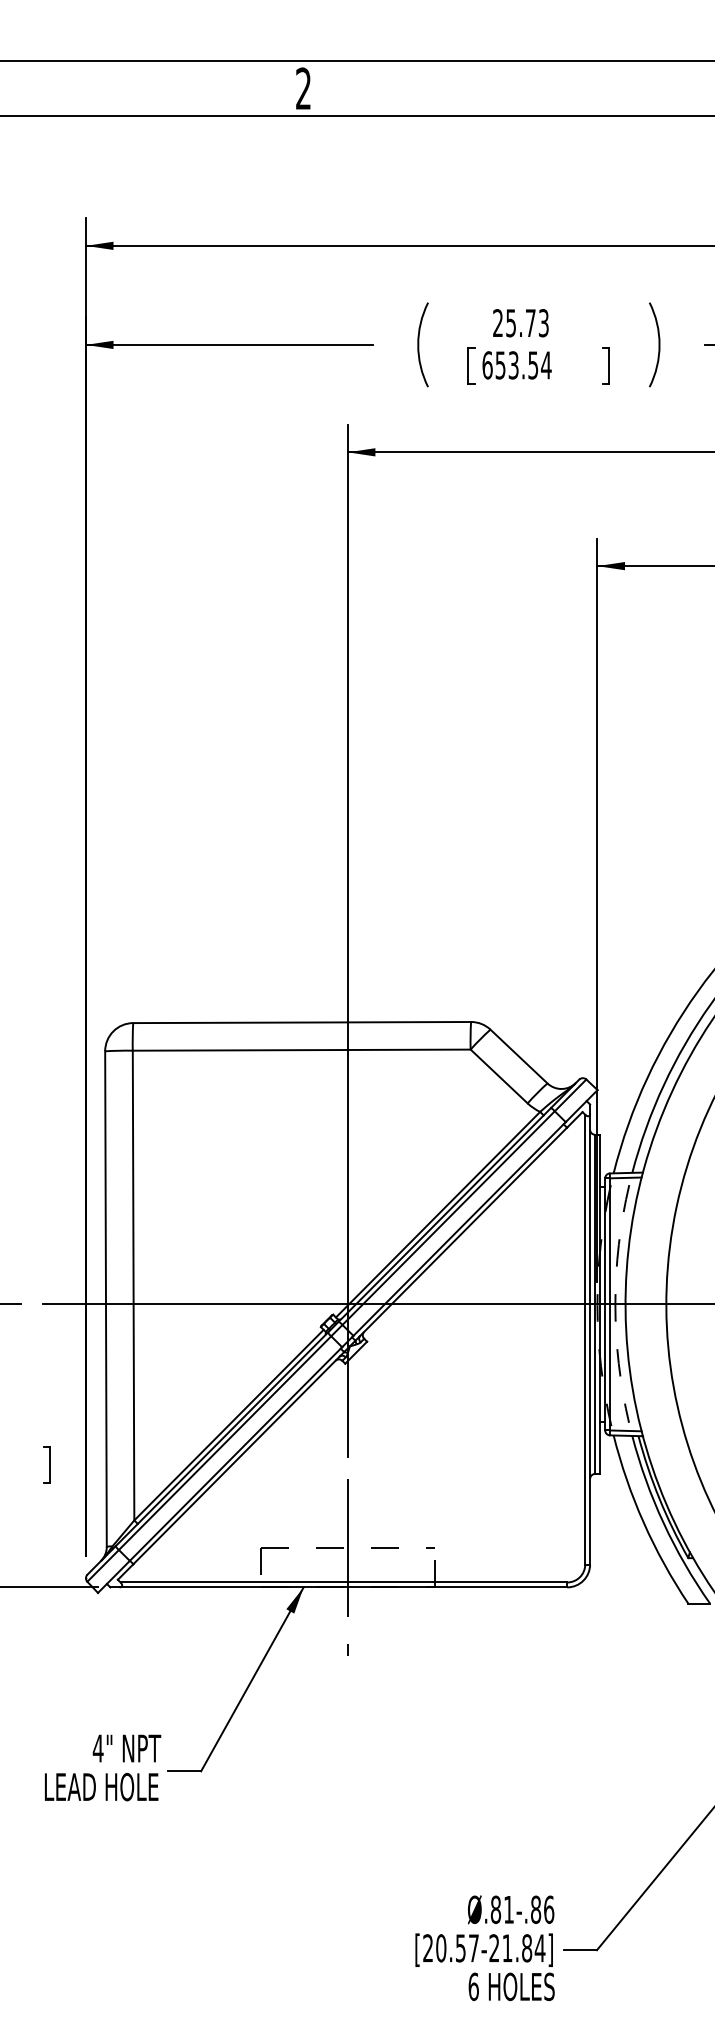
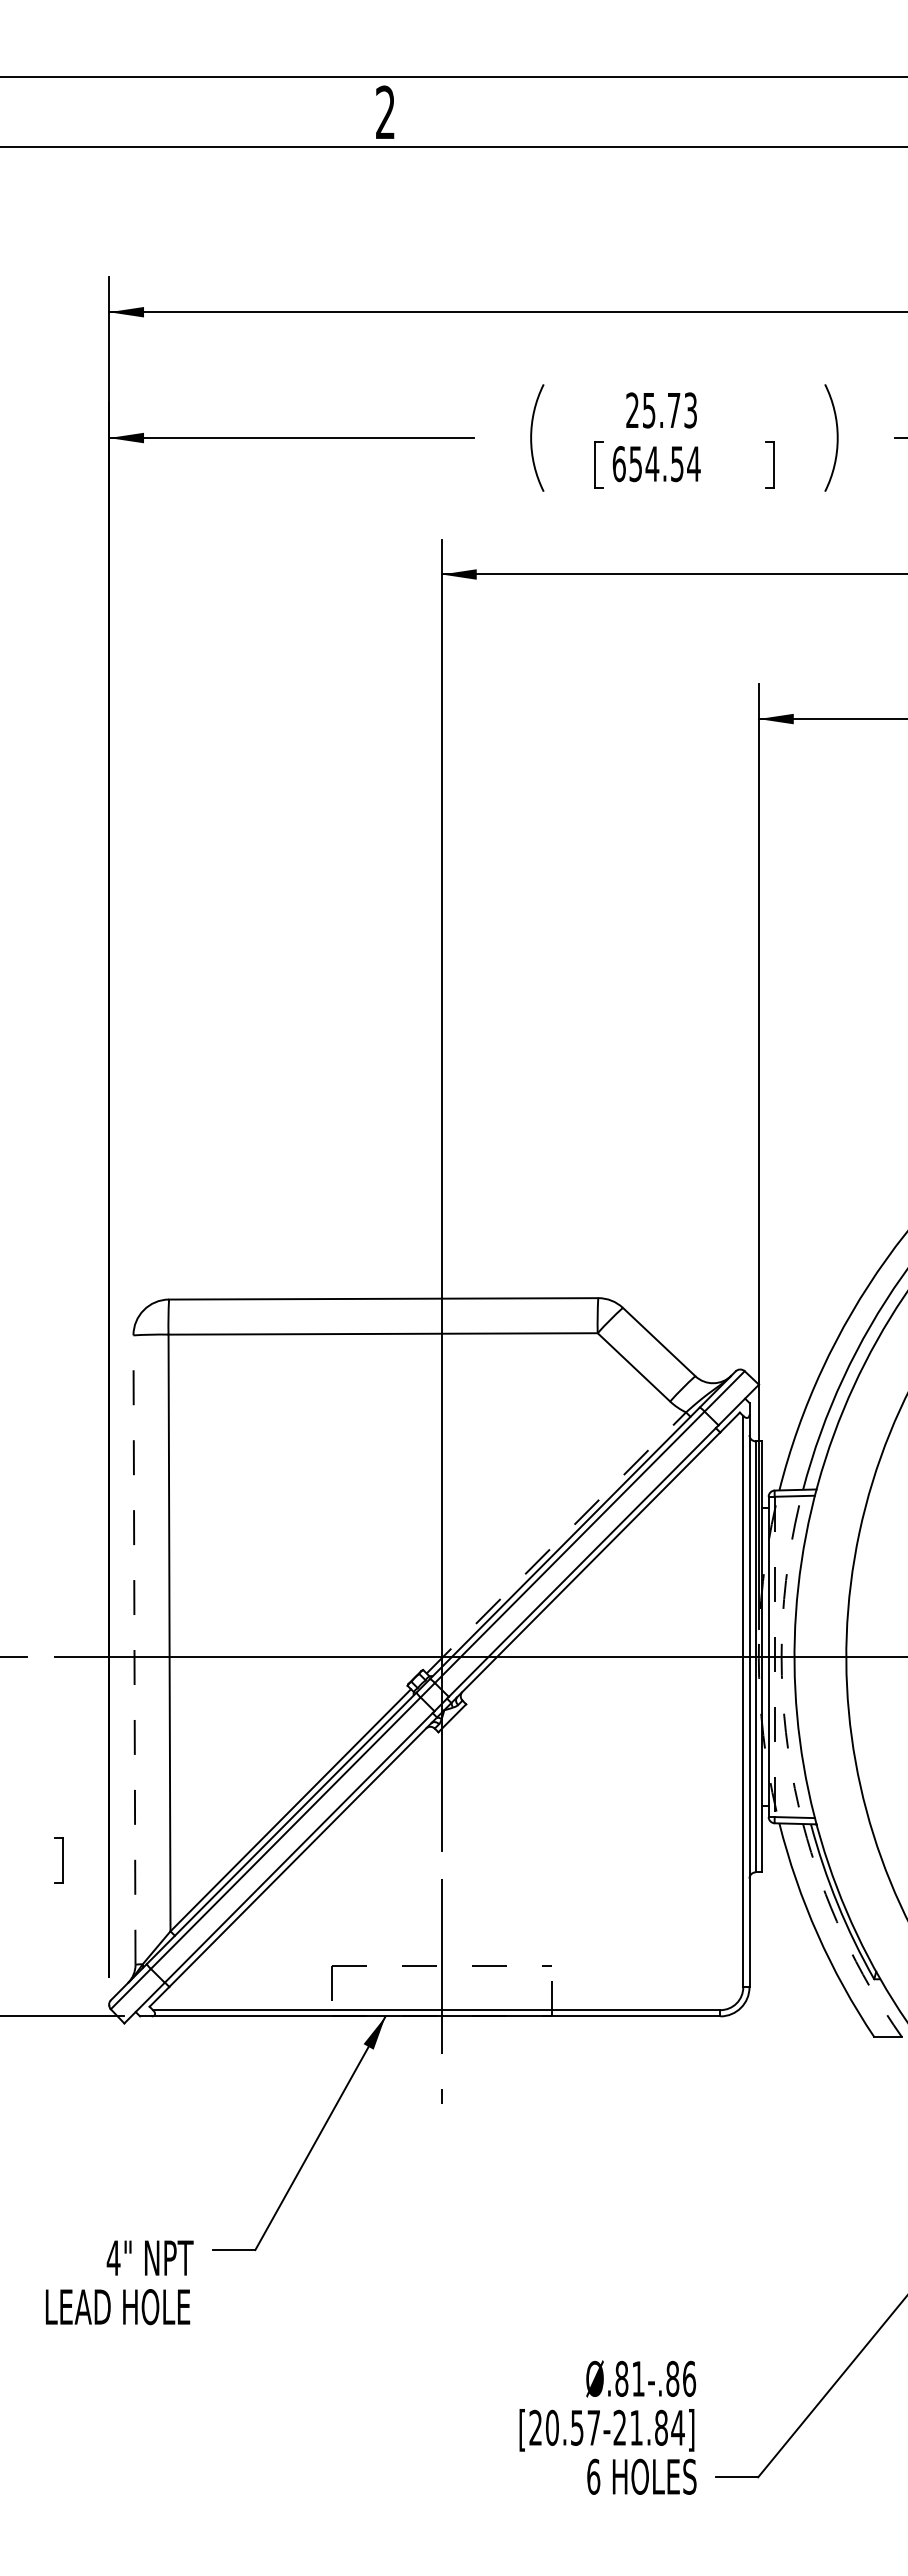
text: (513, 365) -> (652, 464), 653.54 -> 654.54
line: (438, 1214) -> (556, 1542), solid -> dashed
line: (105, 1299) -> (134, 1650), solid -> dashed
line: (609, 1304) -> (774, 1657), solid -> dashed
arc: (664, 1523) -> (843, 1935), solid -> dashed
text: (102, 1767) -> (119, 2282), moved
text: (484, 1948) -> (607, 2427), moved

